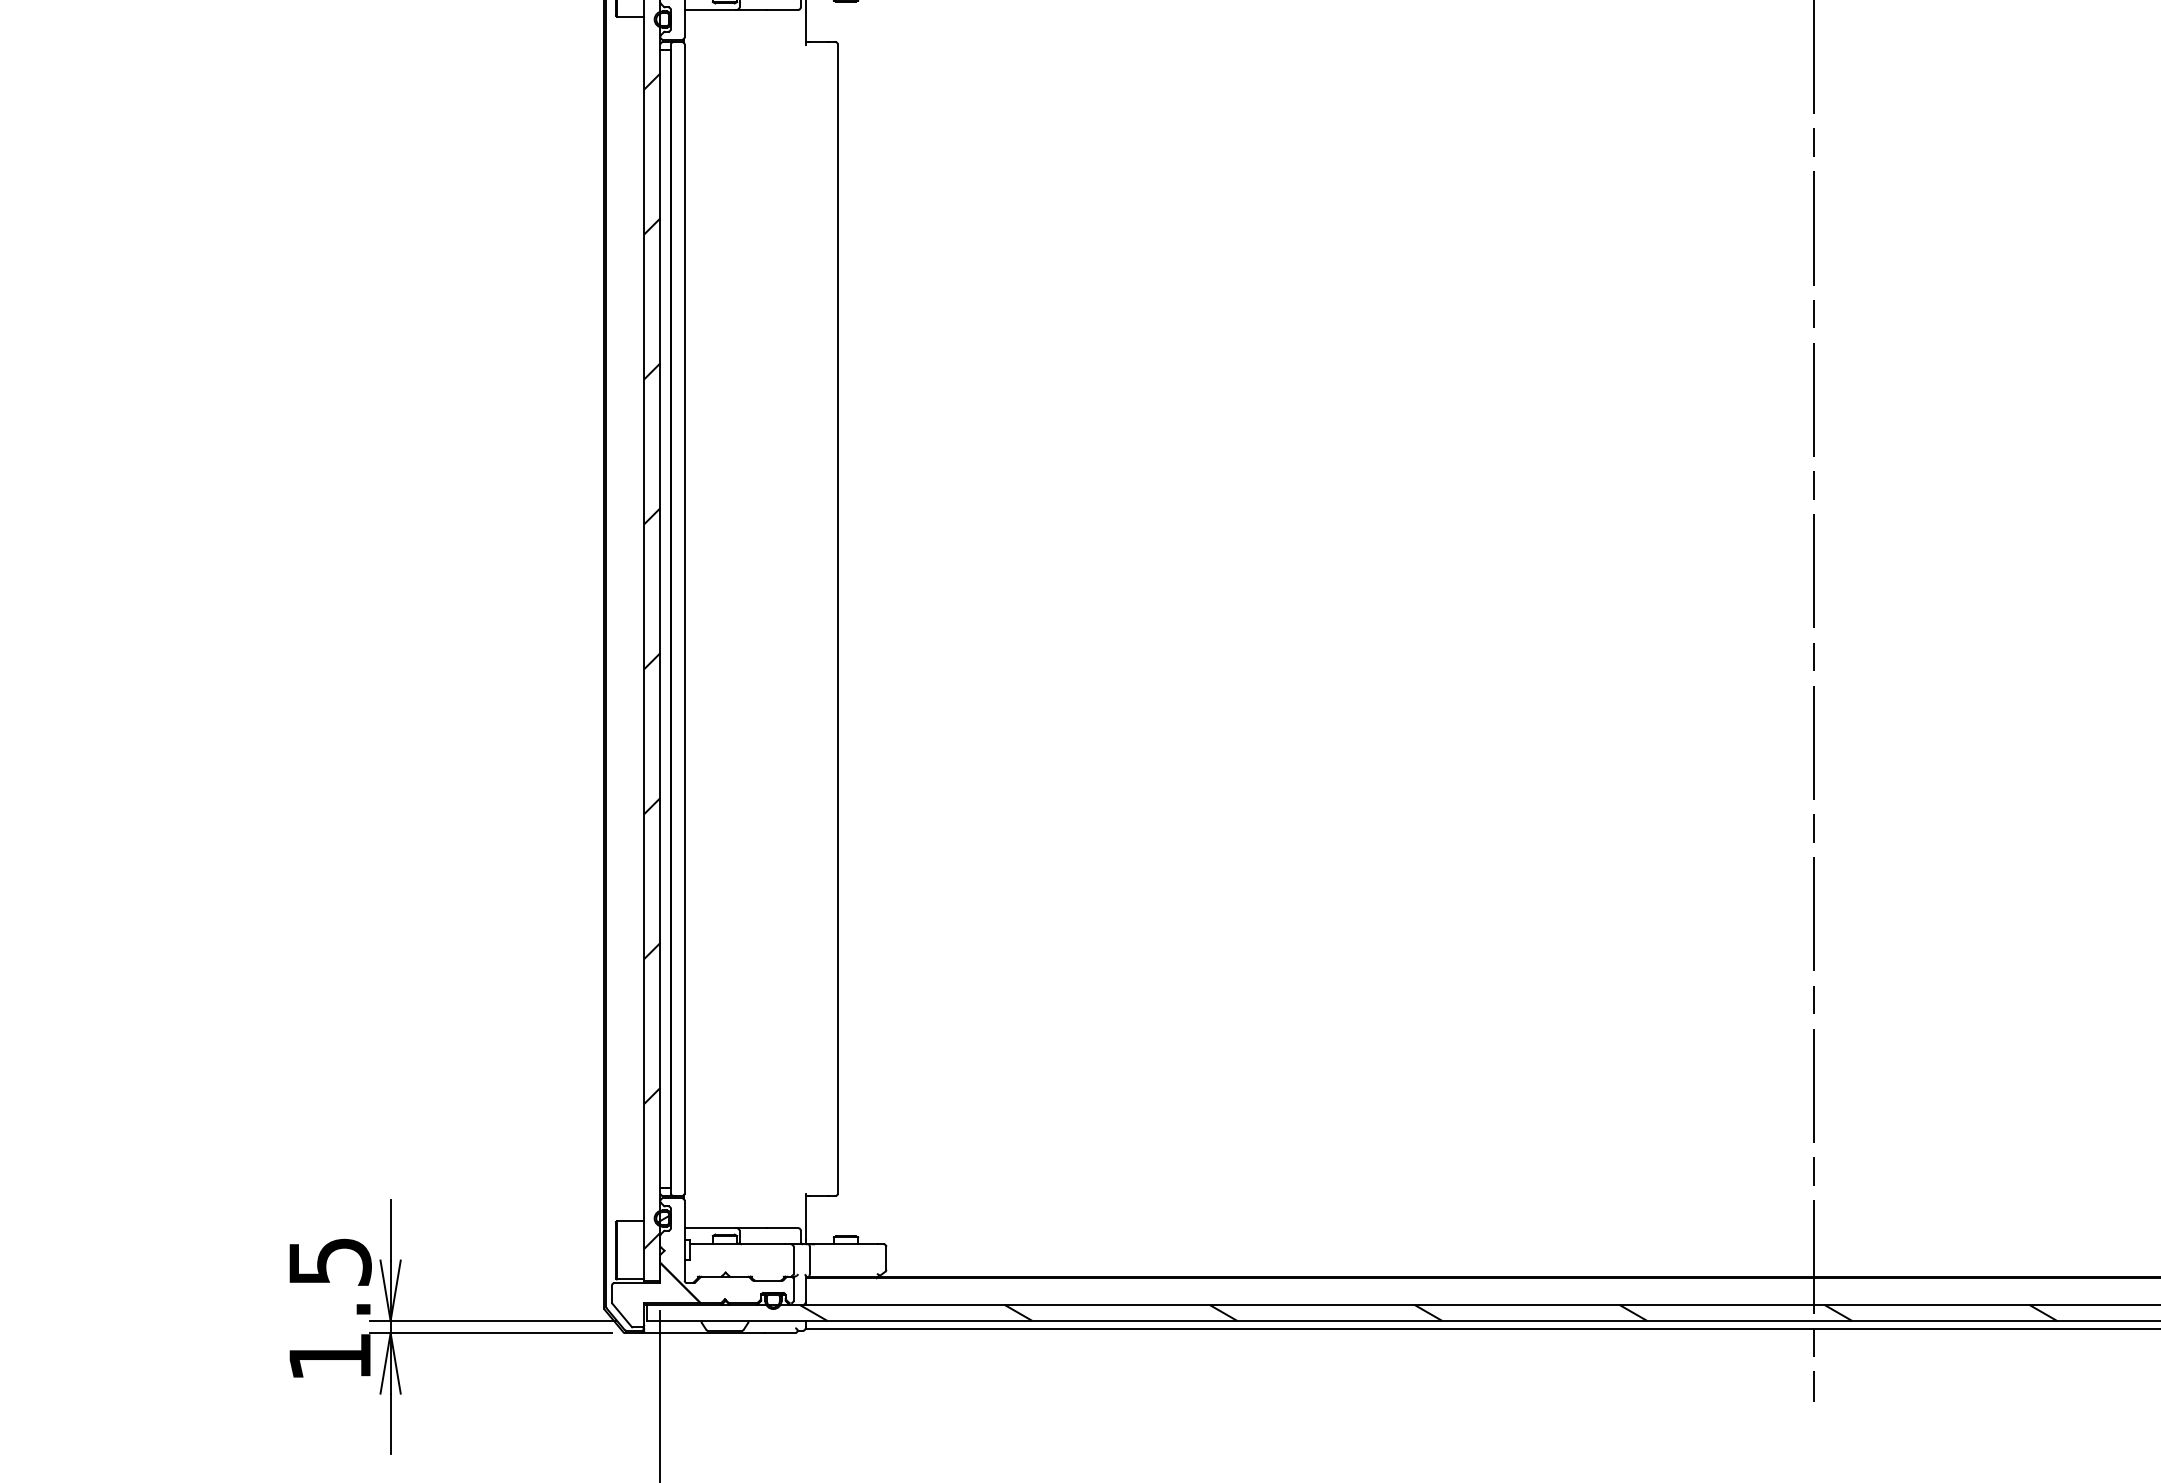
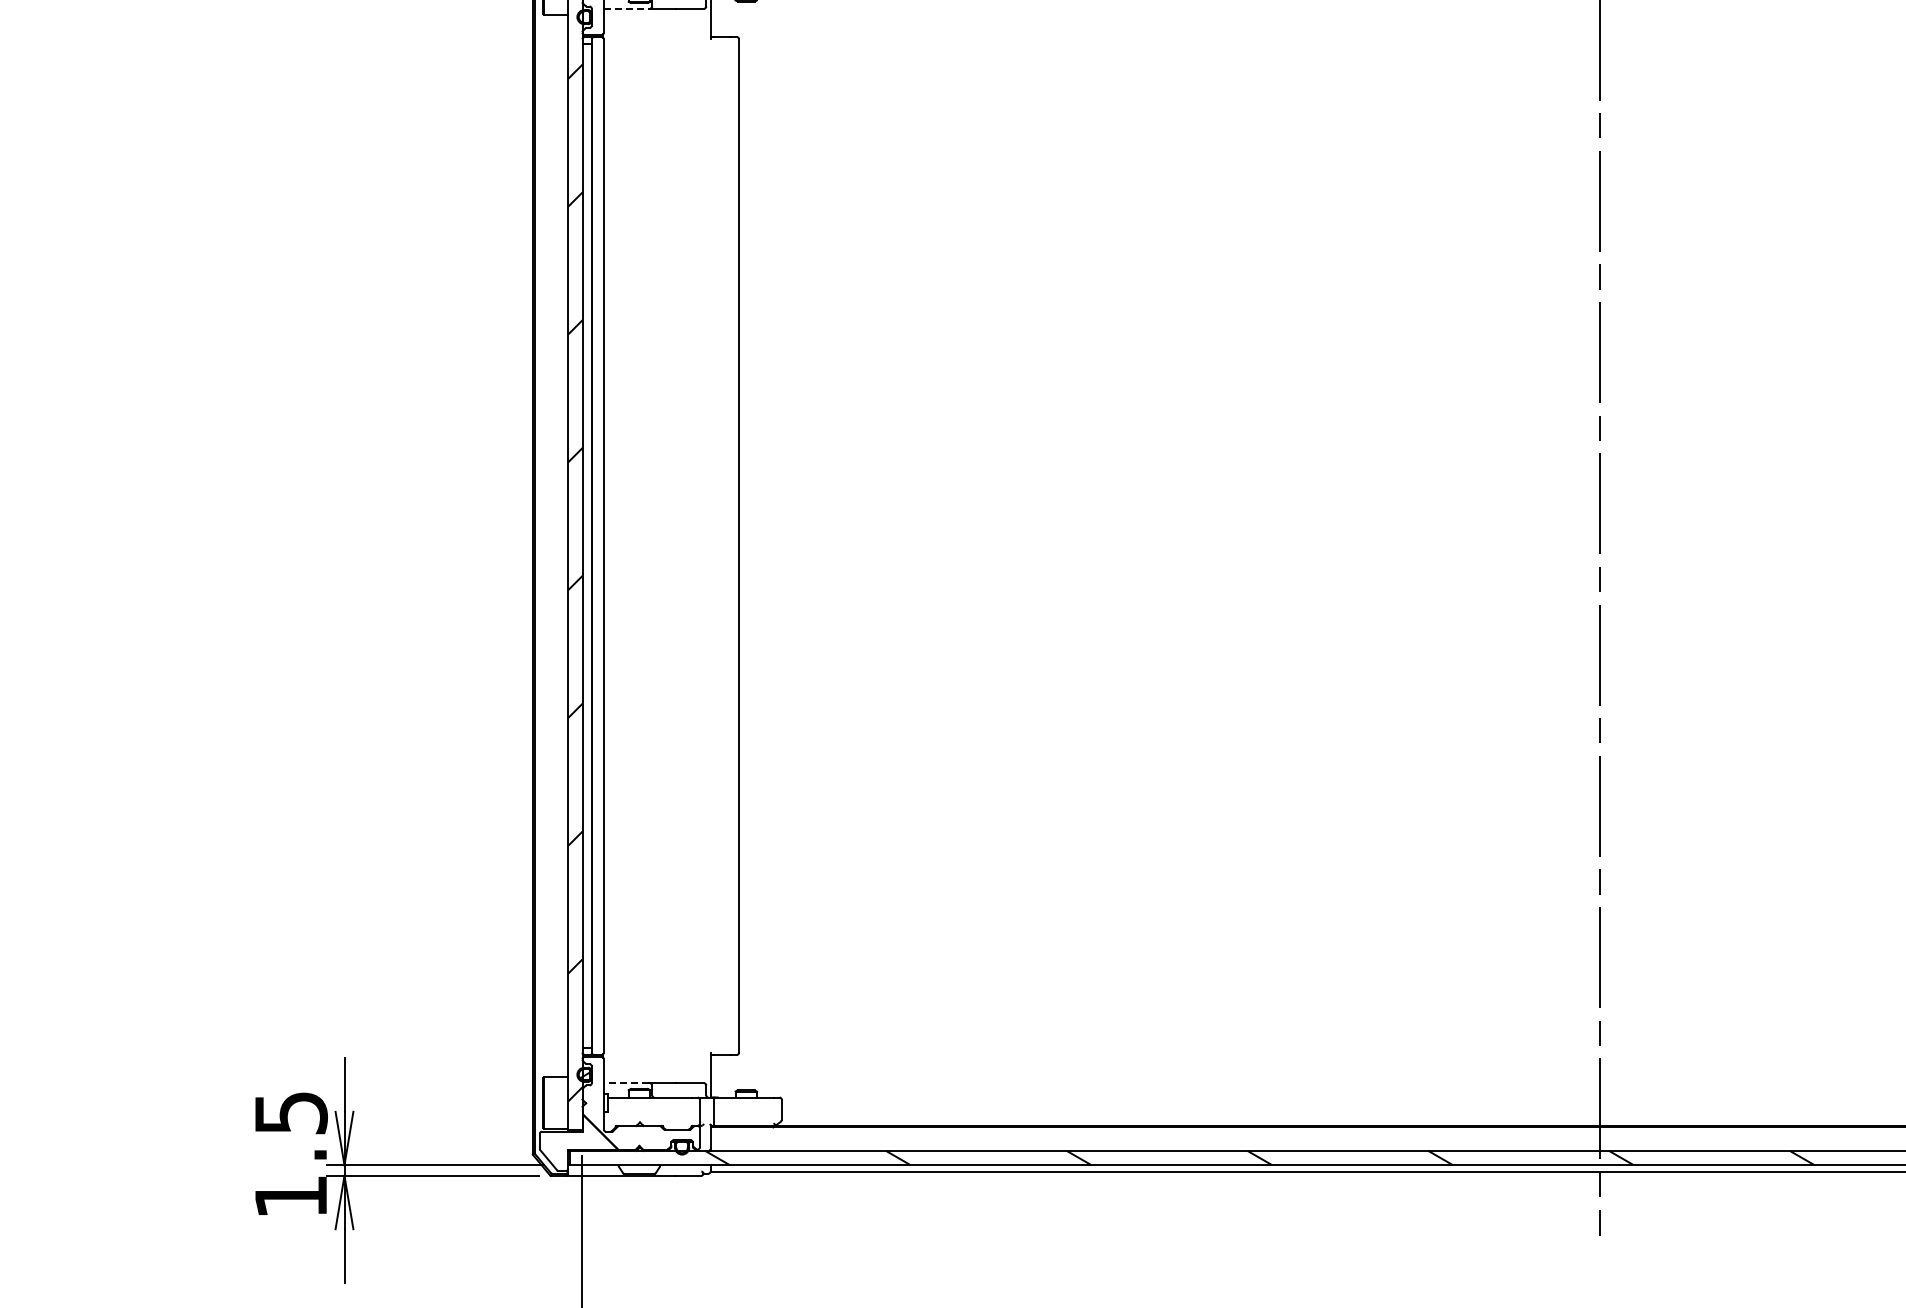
line: (710, 9) -> (626, 8), solid -> dashed
line: (710, 1228) -> (626, 1083), solid -> dashed

